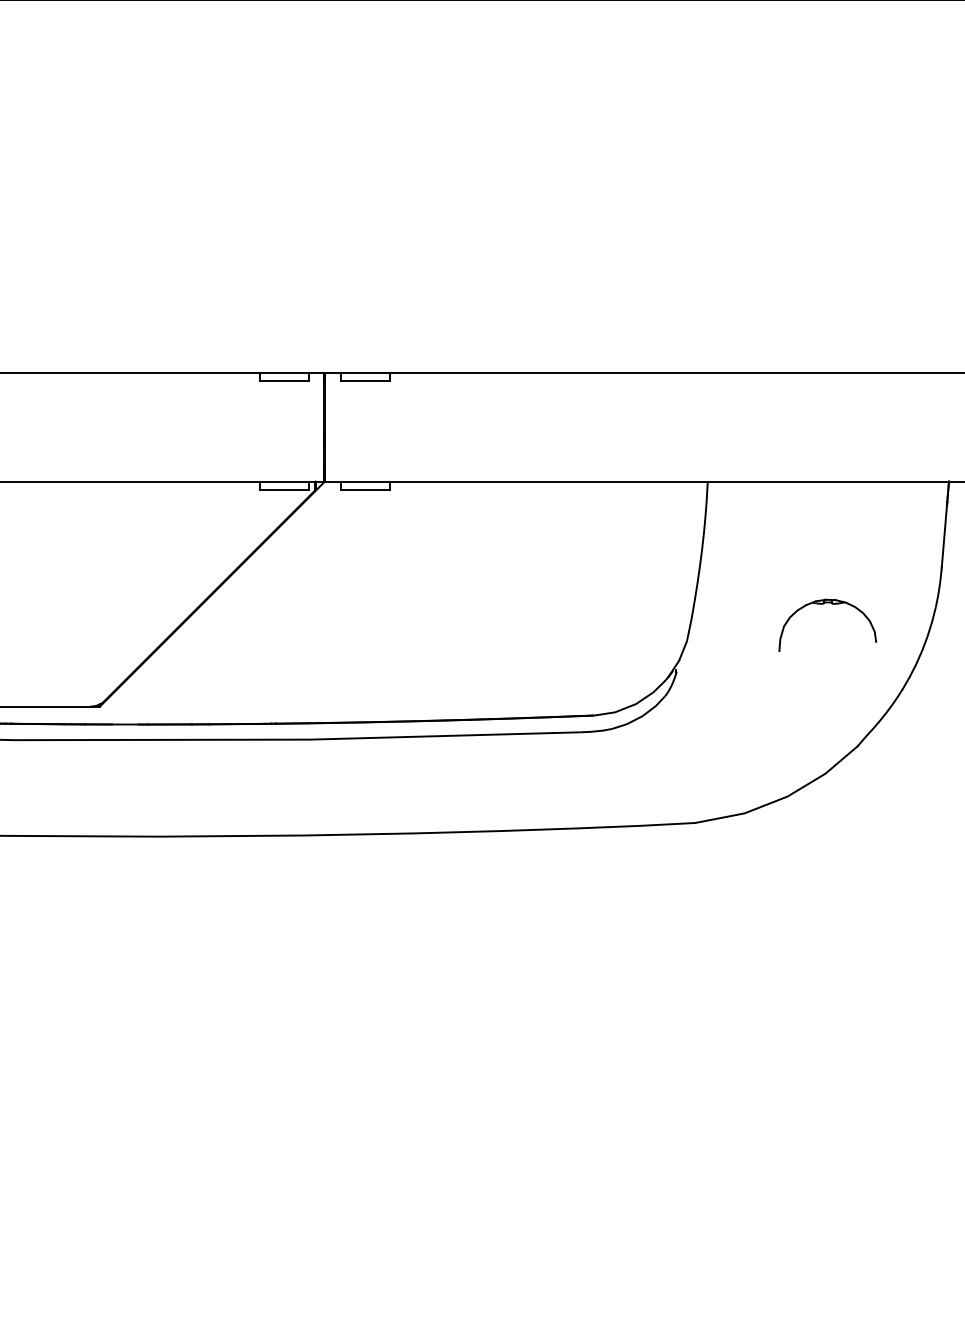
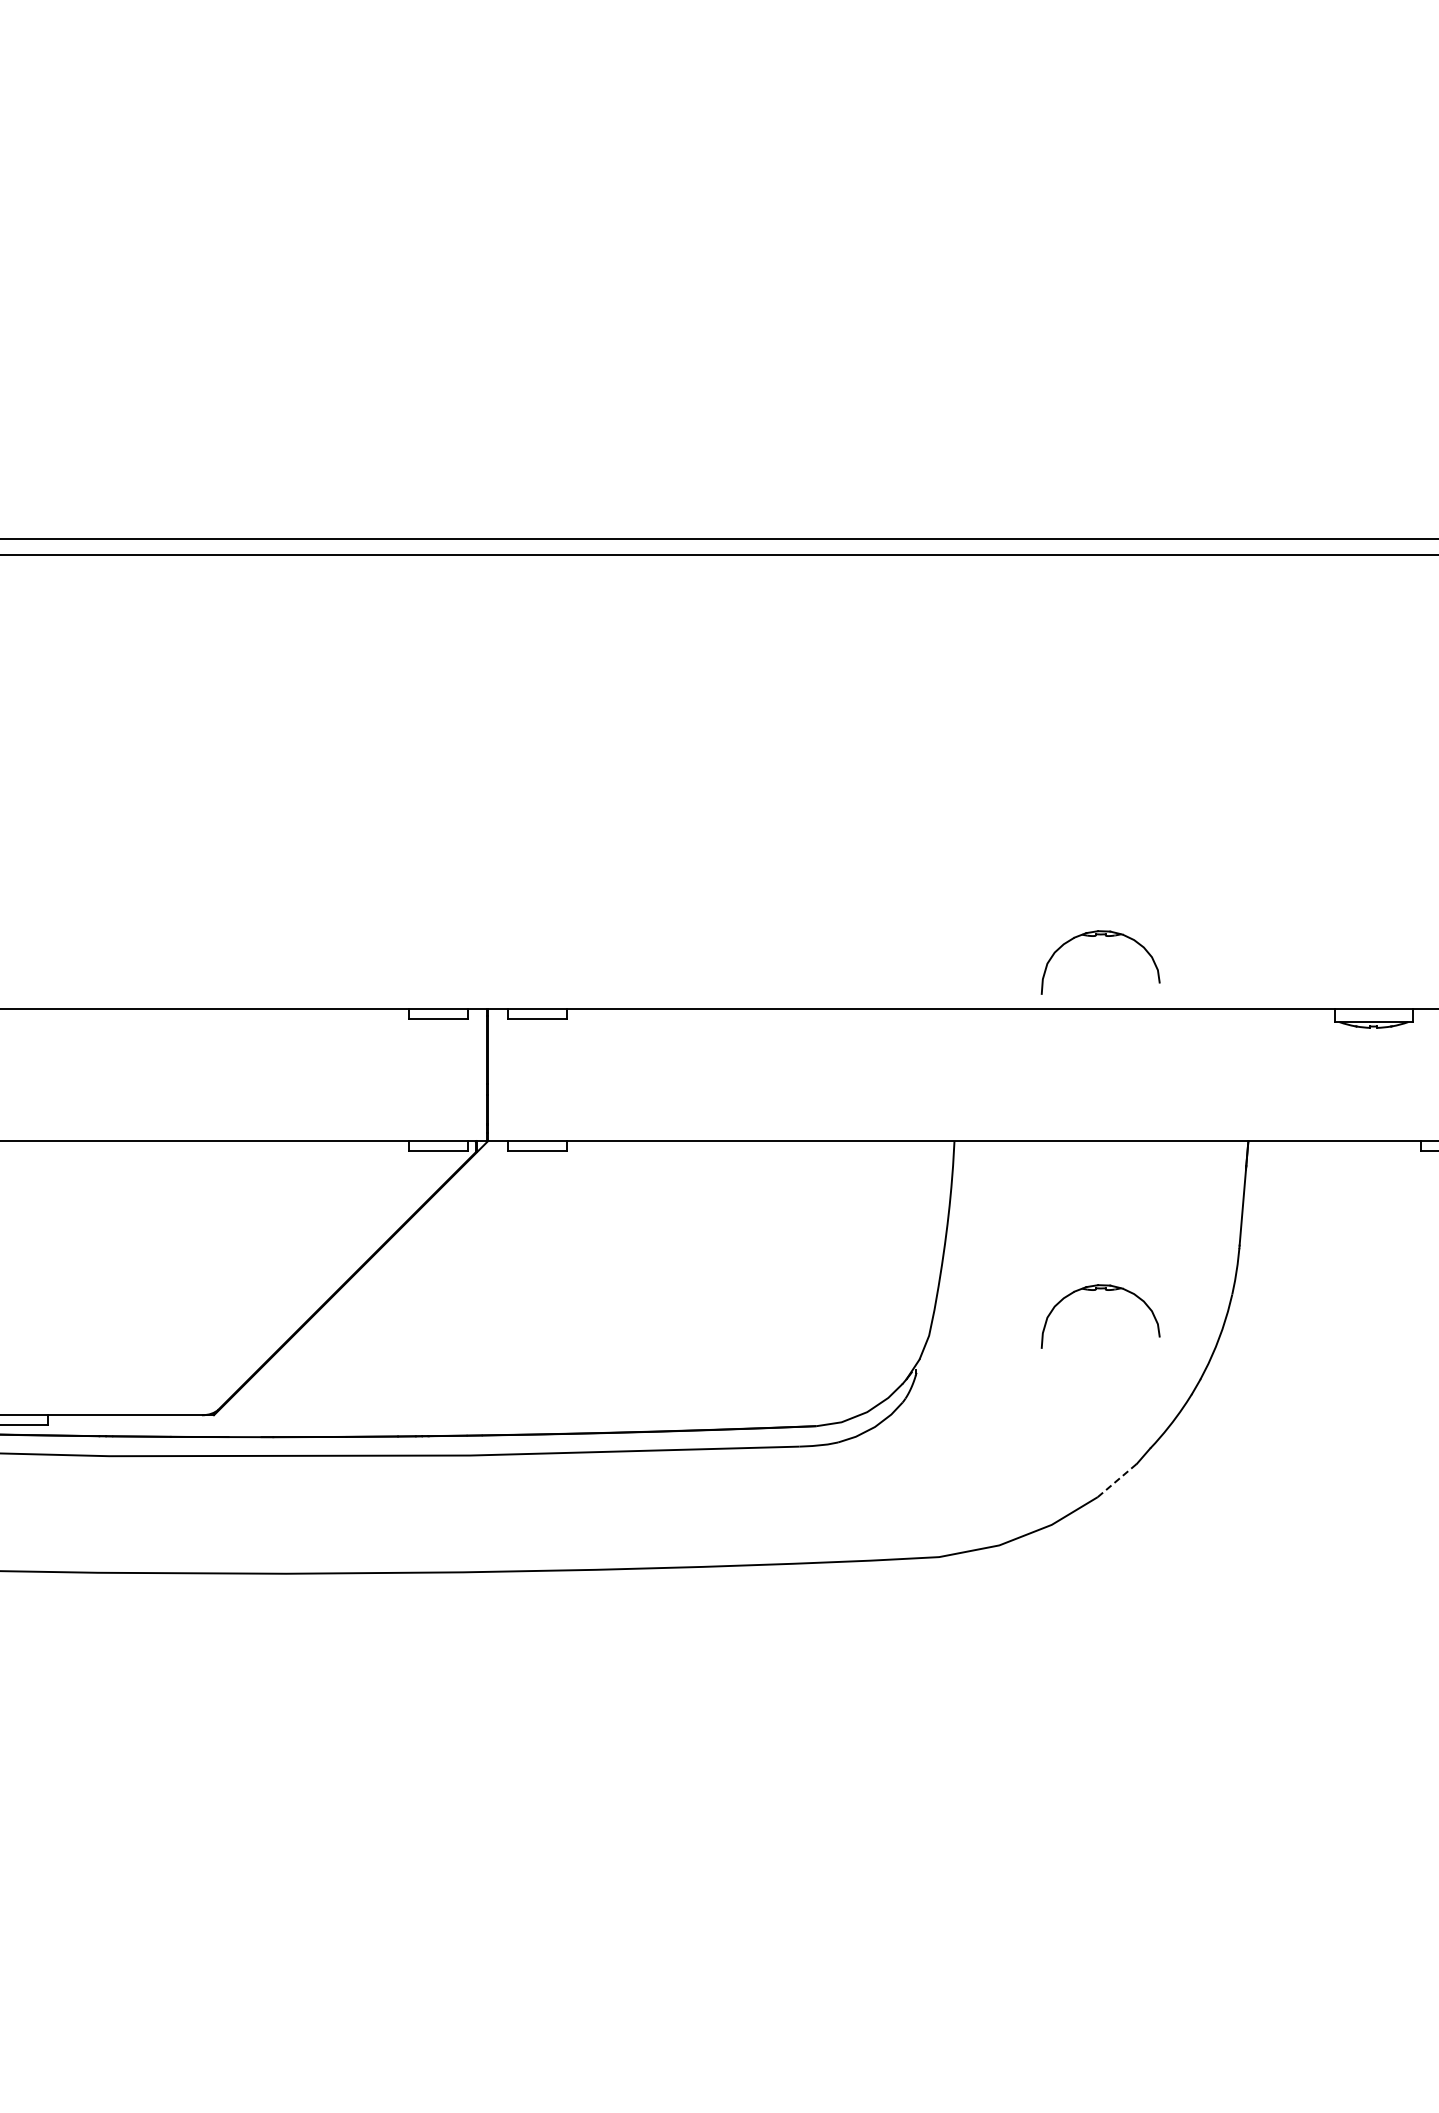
part: (824, 313) -> (1096, 936), added
line: (841, 760) -> (1117, 1480), solid -> dashed

